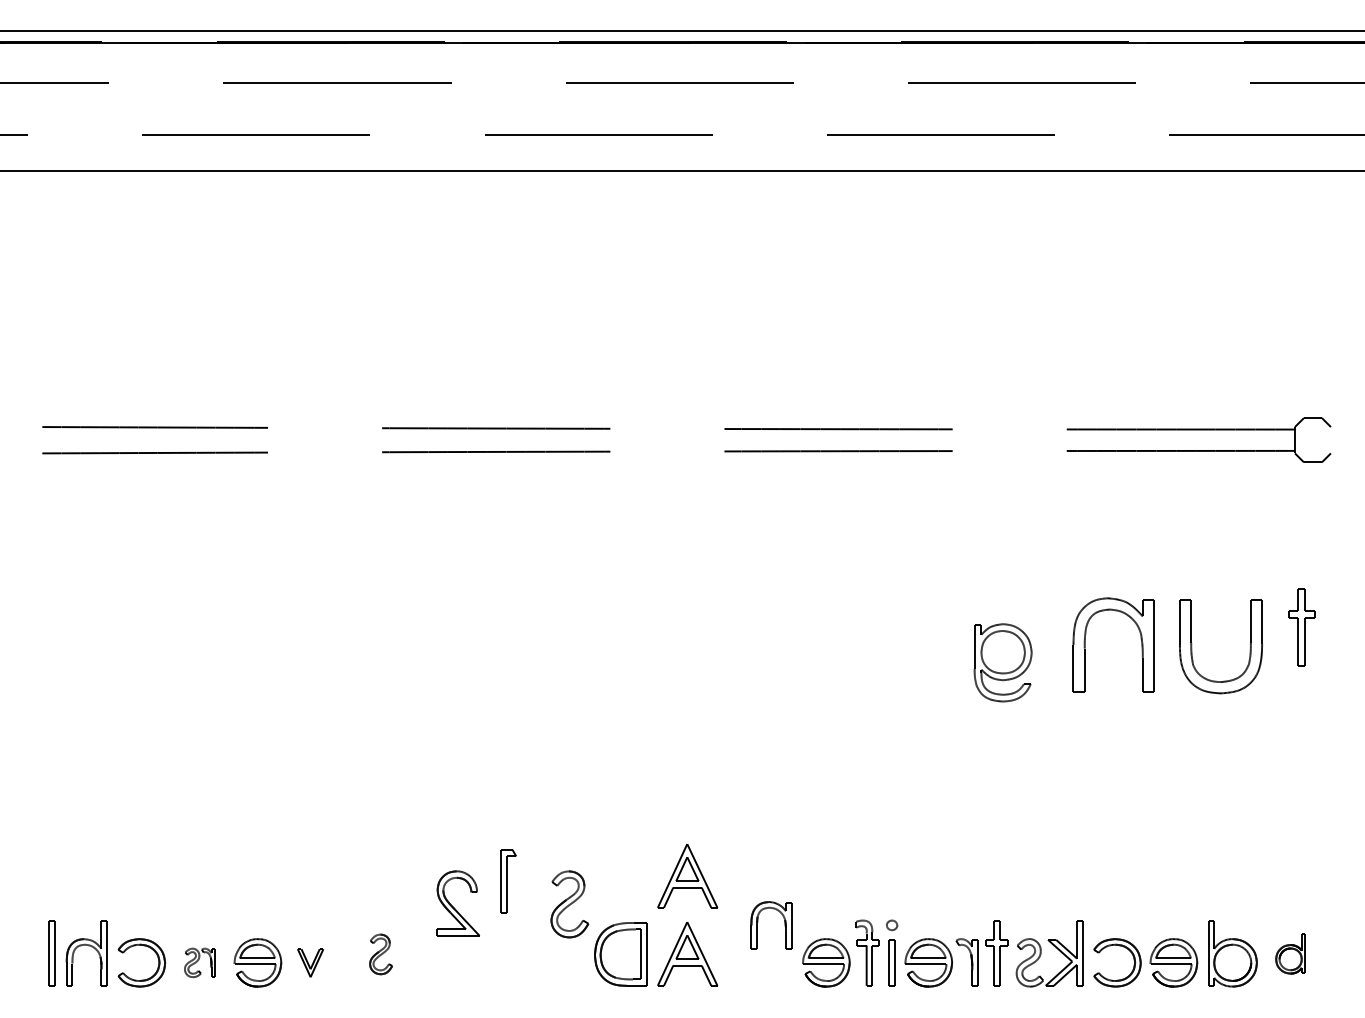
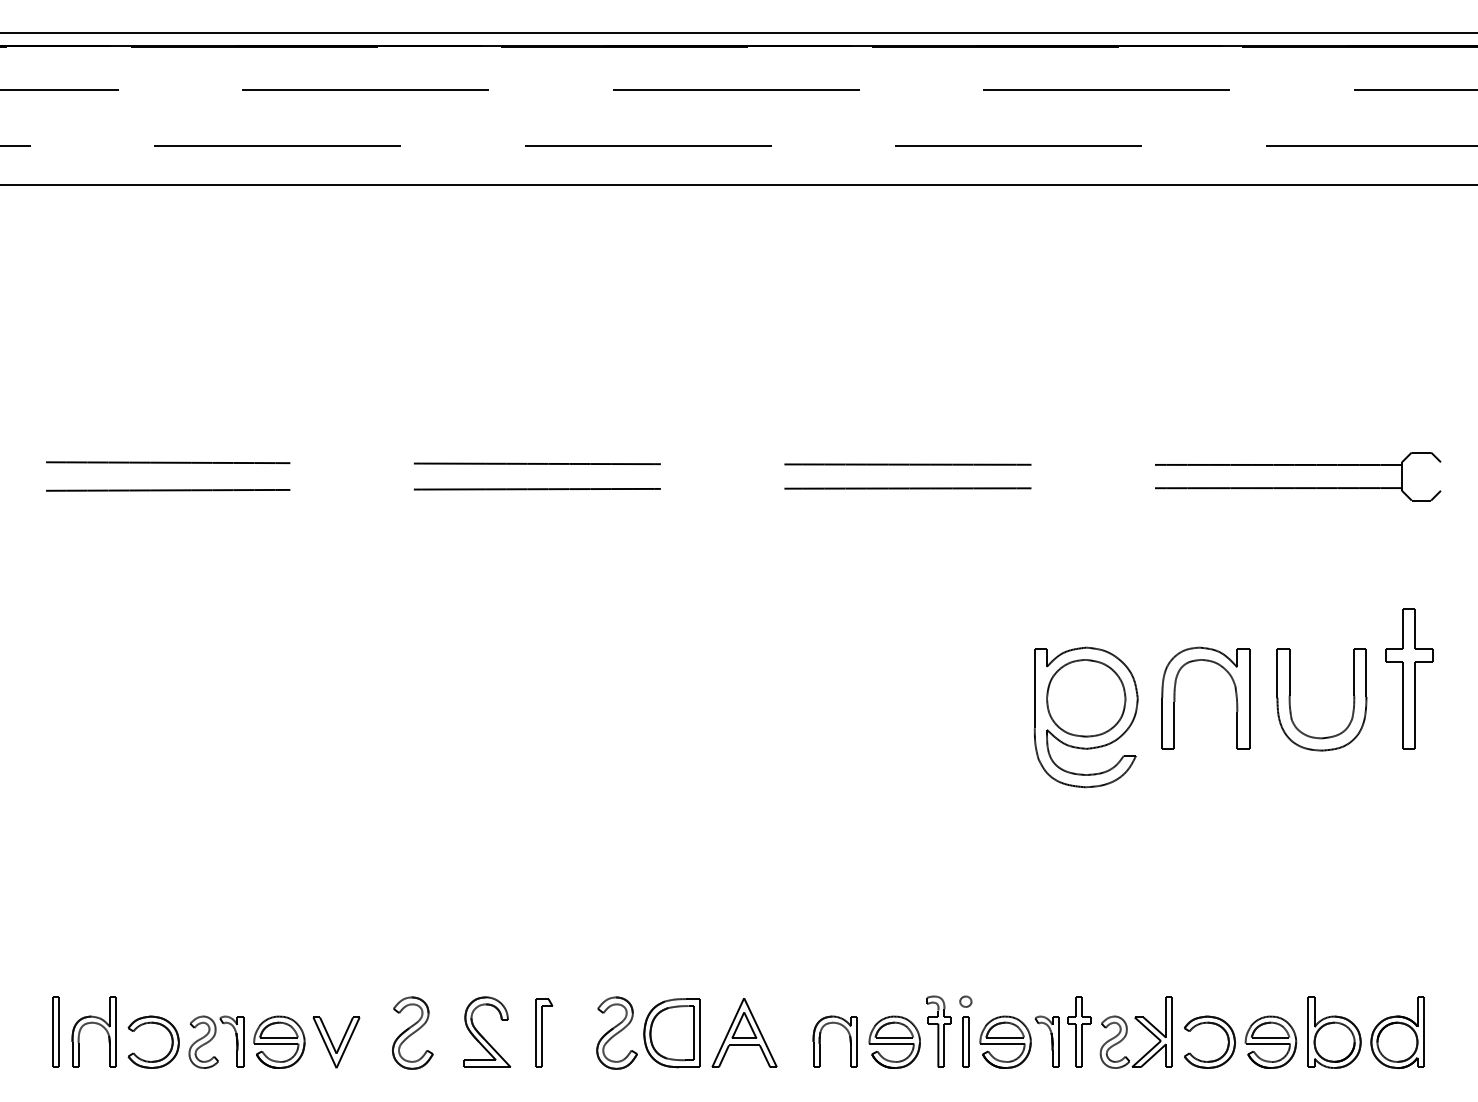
part: (1301, 627) -> (1409, 679), size x1.67
part: (1002, 662) -> (1085, 717), size x1.67
part: (687, 876) -> (744, 948), removed
part: (508, 881) -> (544, 1033), moved
part: (457, 903) -> (486, 1032), moved
part: (569, 904) -> (616, 1033), moved
part: (784, 925) -> (849, 1041), moved
part: (1290, 953) -> (1397, 1032), size x1.67
part: (380, 954) -> (412, 1033), size x1.67
part: (199, 962) -> (216, 1041), size x1.67
part: (310, 962) -> (336, 1041), size x1.67

